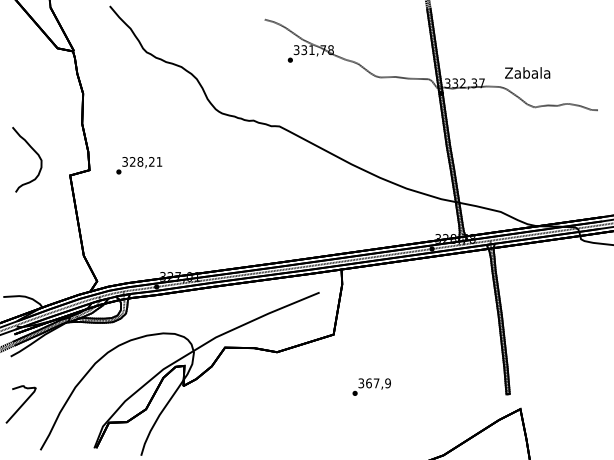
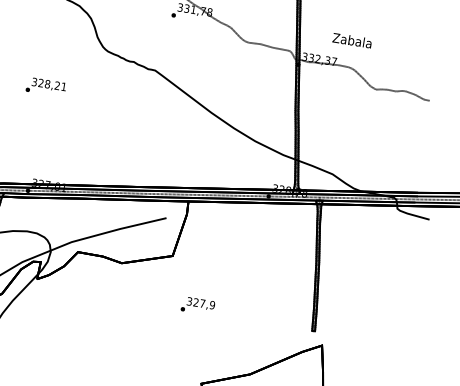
text: (527, 72) -> (352, 40), moved
text: (139, 165) -> (46, 87), moved
text: (368, 383) -> (195, 302), 367,9 -> 327,9

